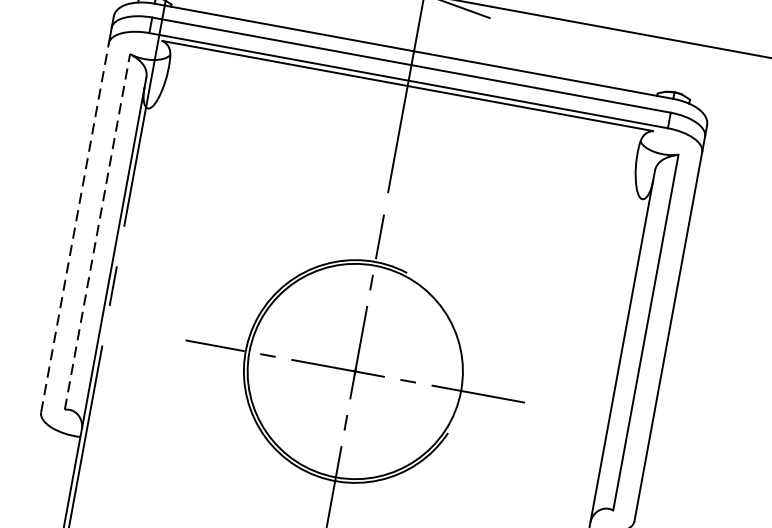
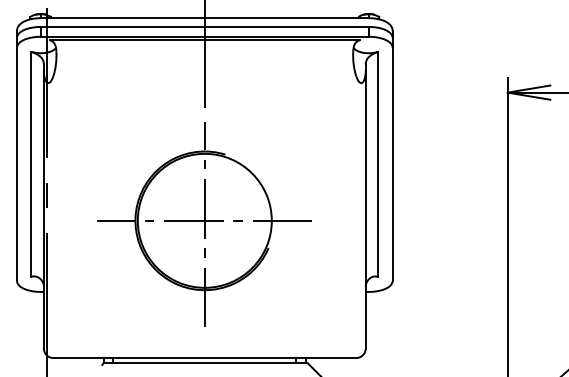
line: (75, 228) -> (17, 164), dashed -> solid
line: (97, 232) -> (31, 164), dashed -> solid

